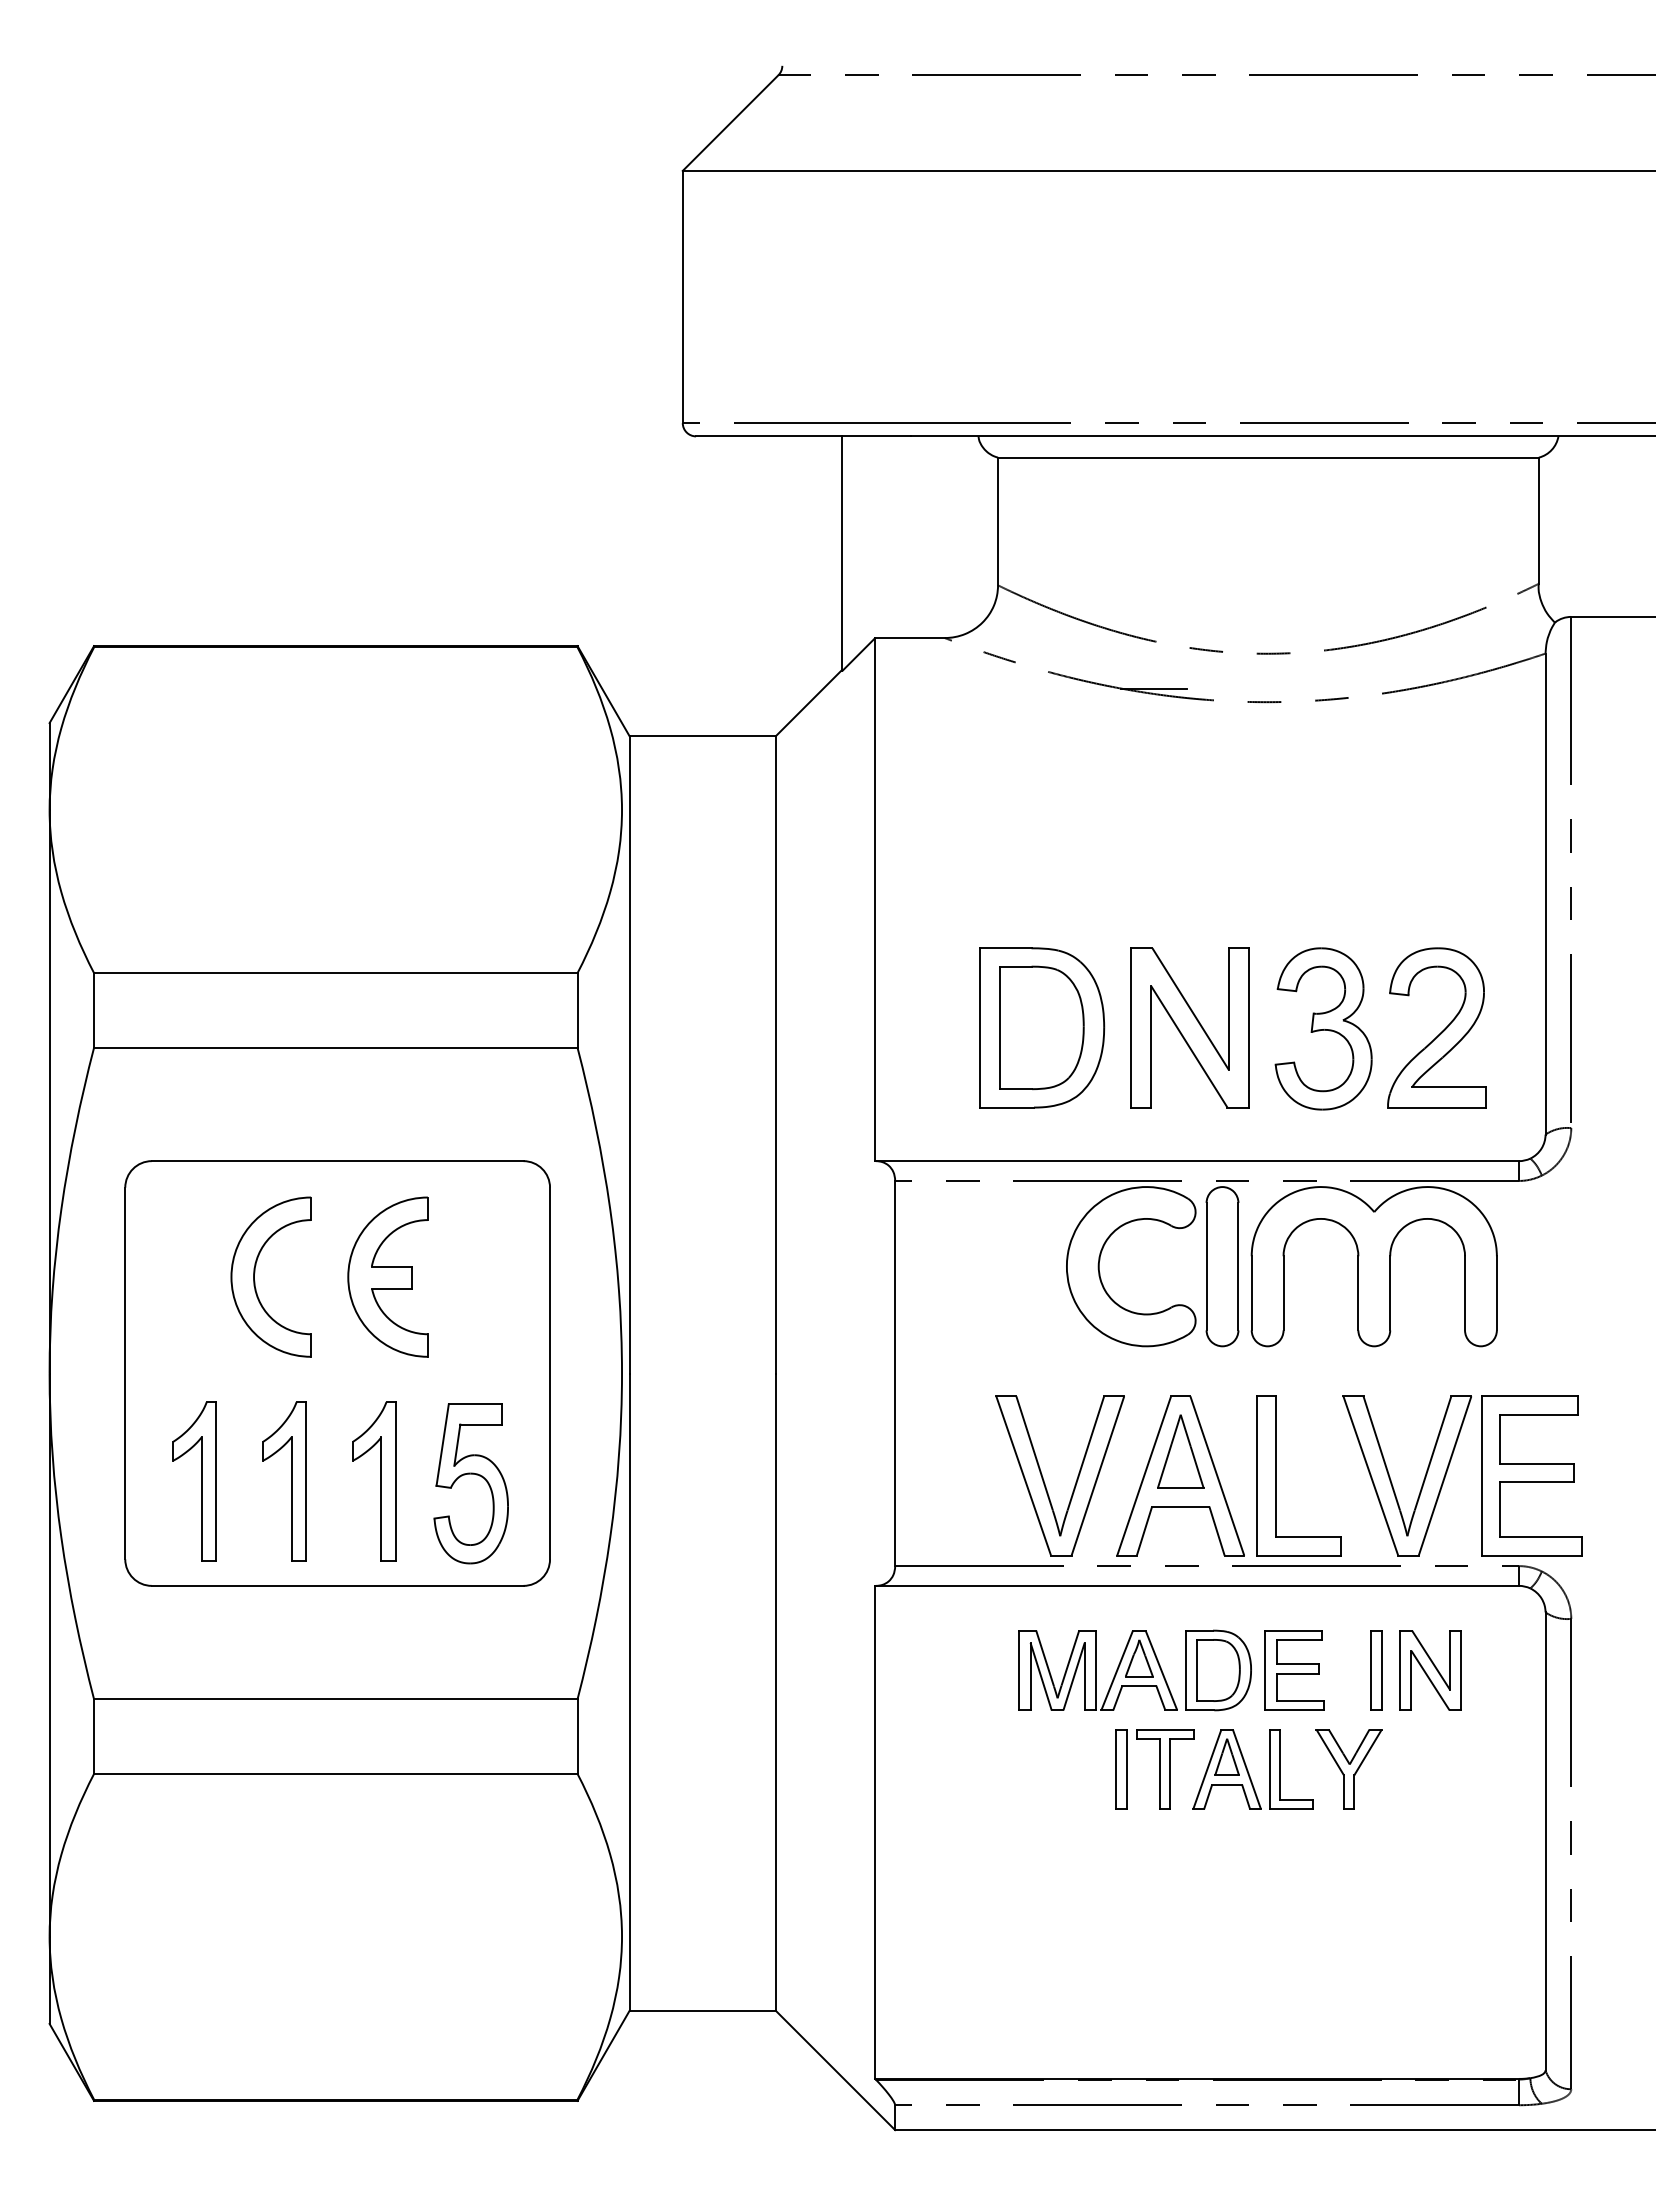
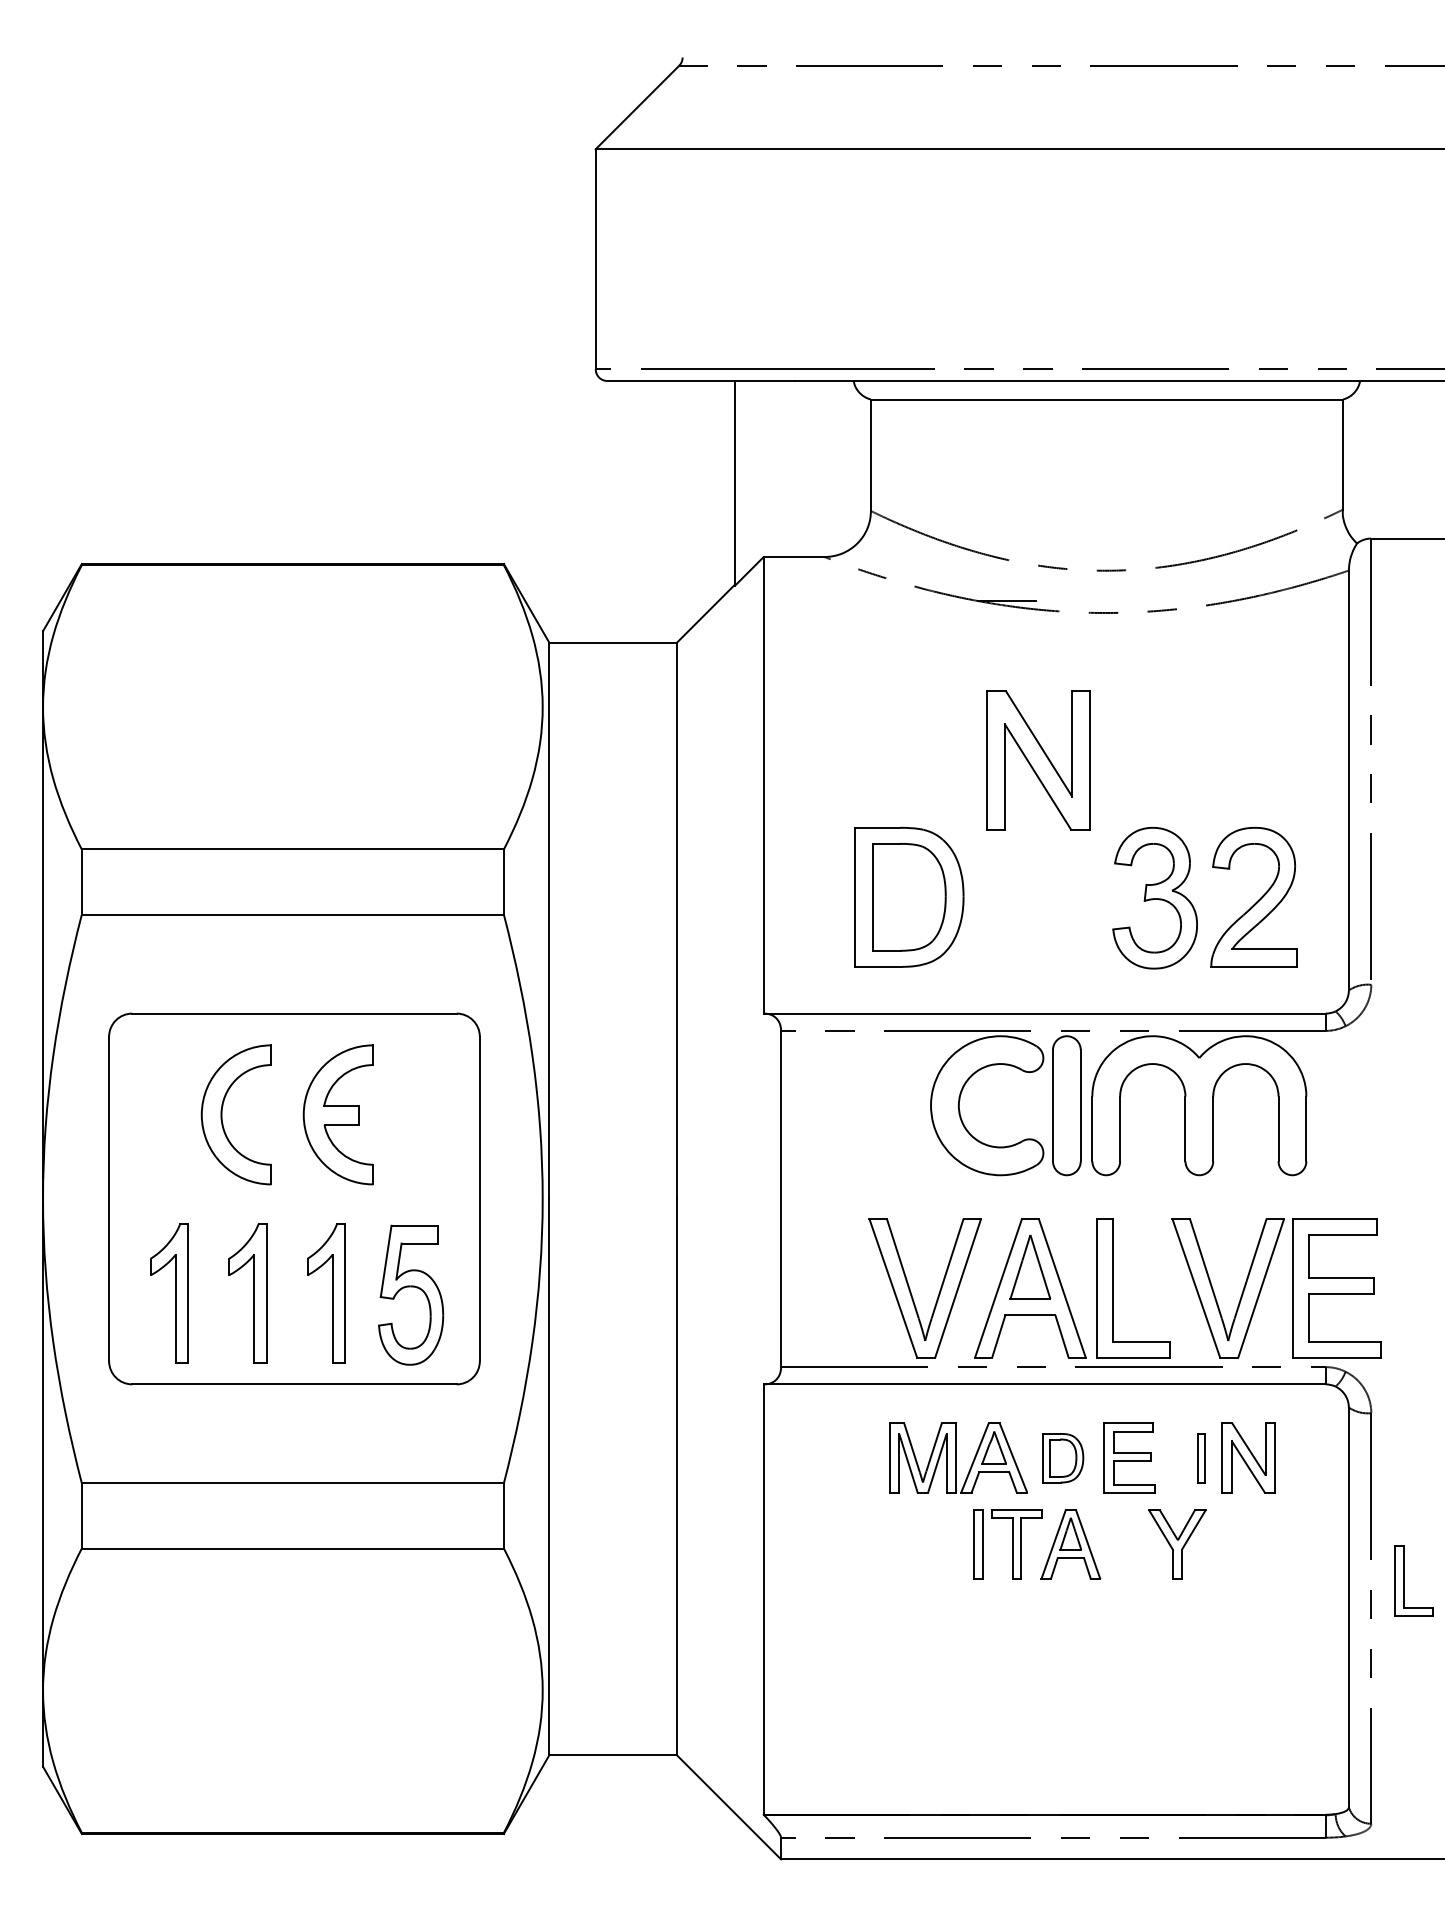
part: (1189, 1027) -> (1038, 759), moved
part: (1218, 1670) -> (1063, 1458), size x0.7
part: (1376, 1670) -> (1201, 1458), size x0.7
part: (1280, 1769) -> (1404, 1581), moved

